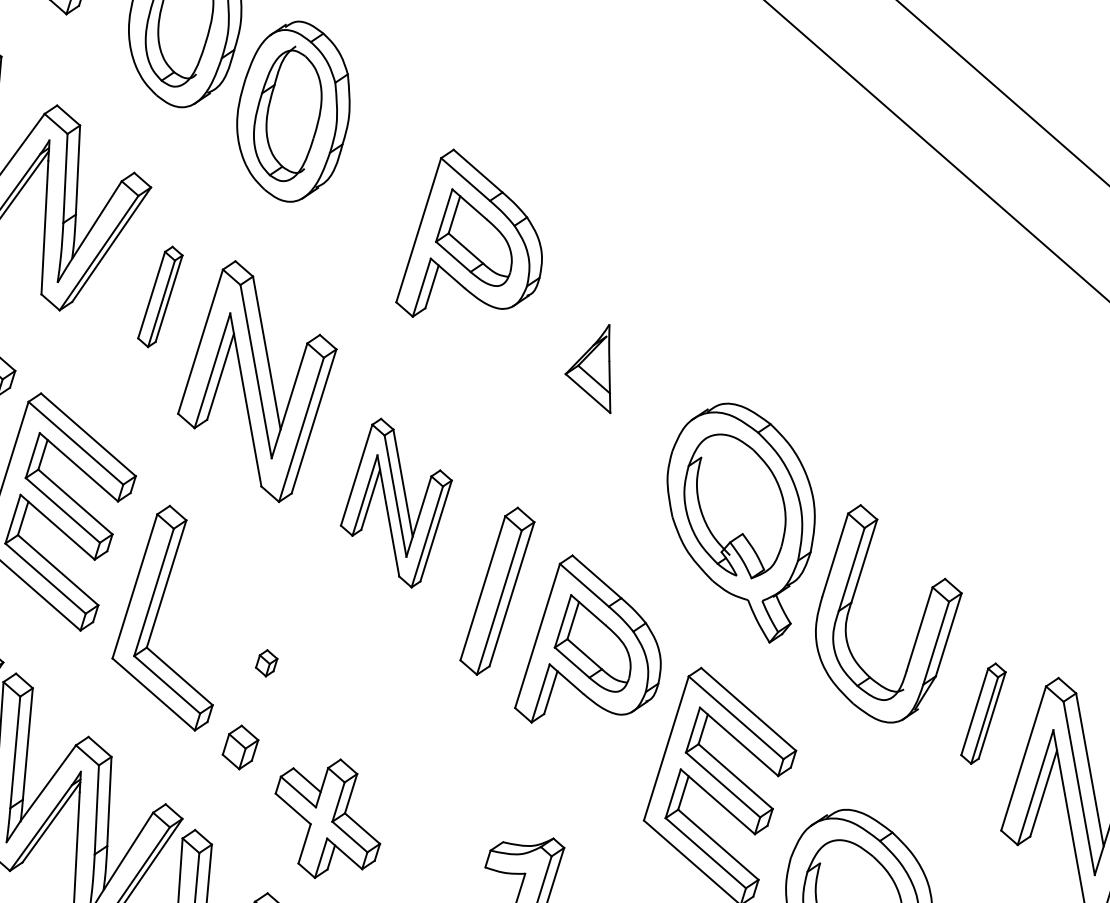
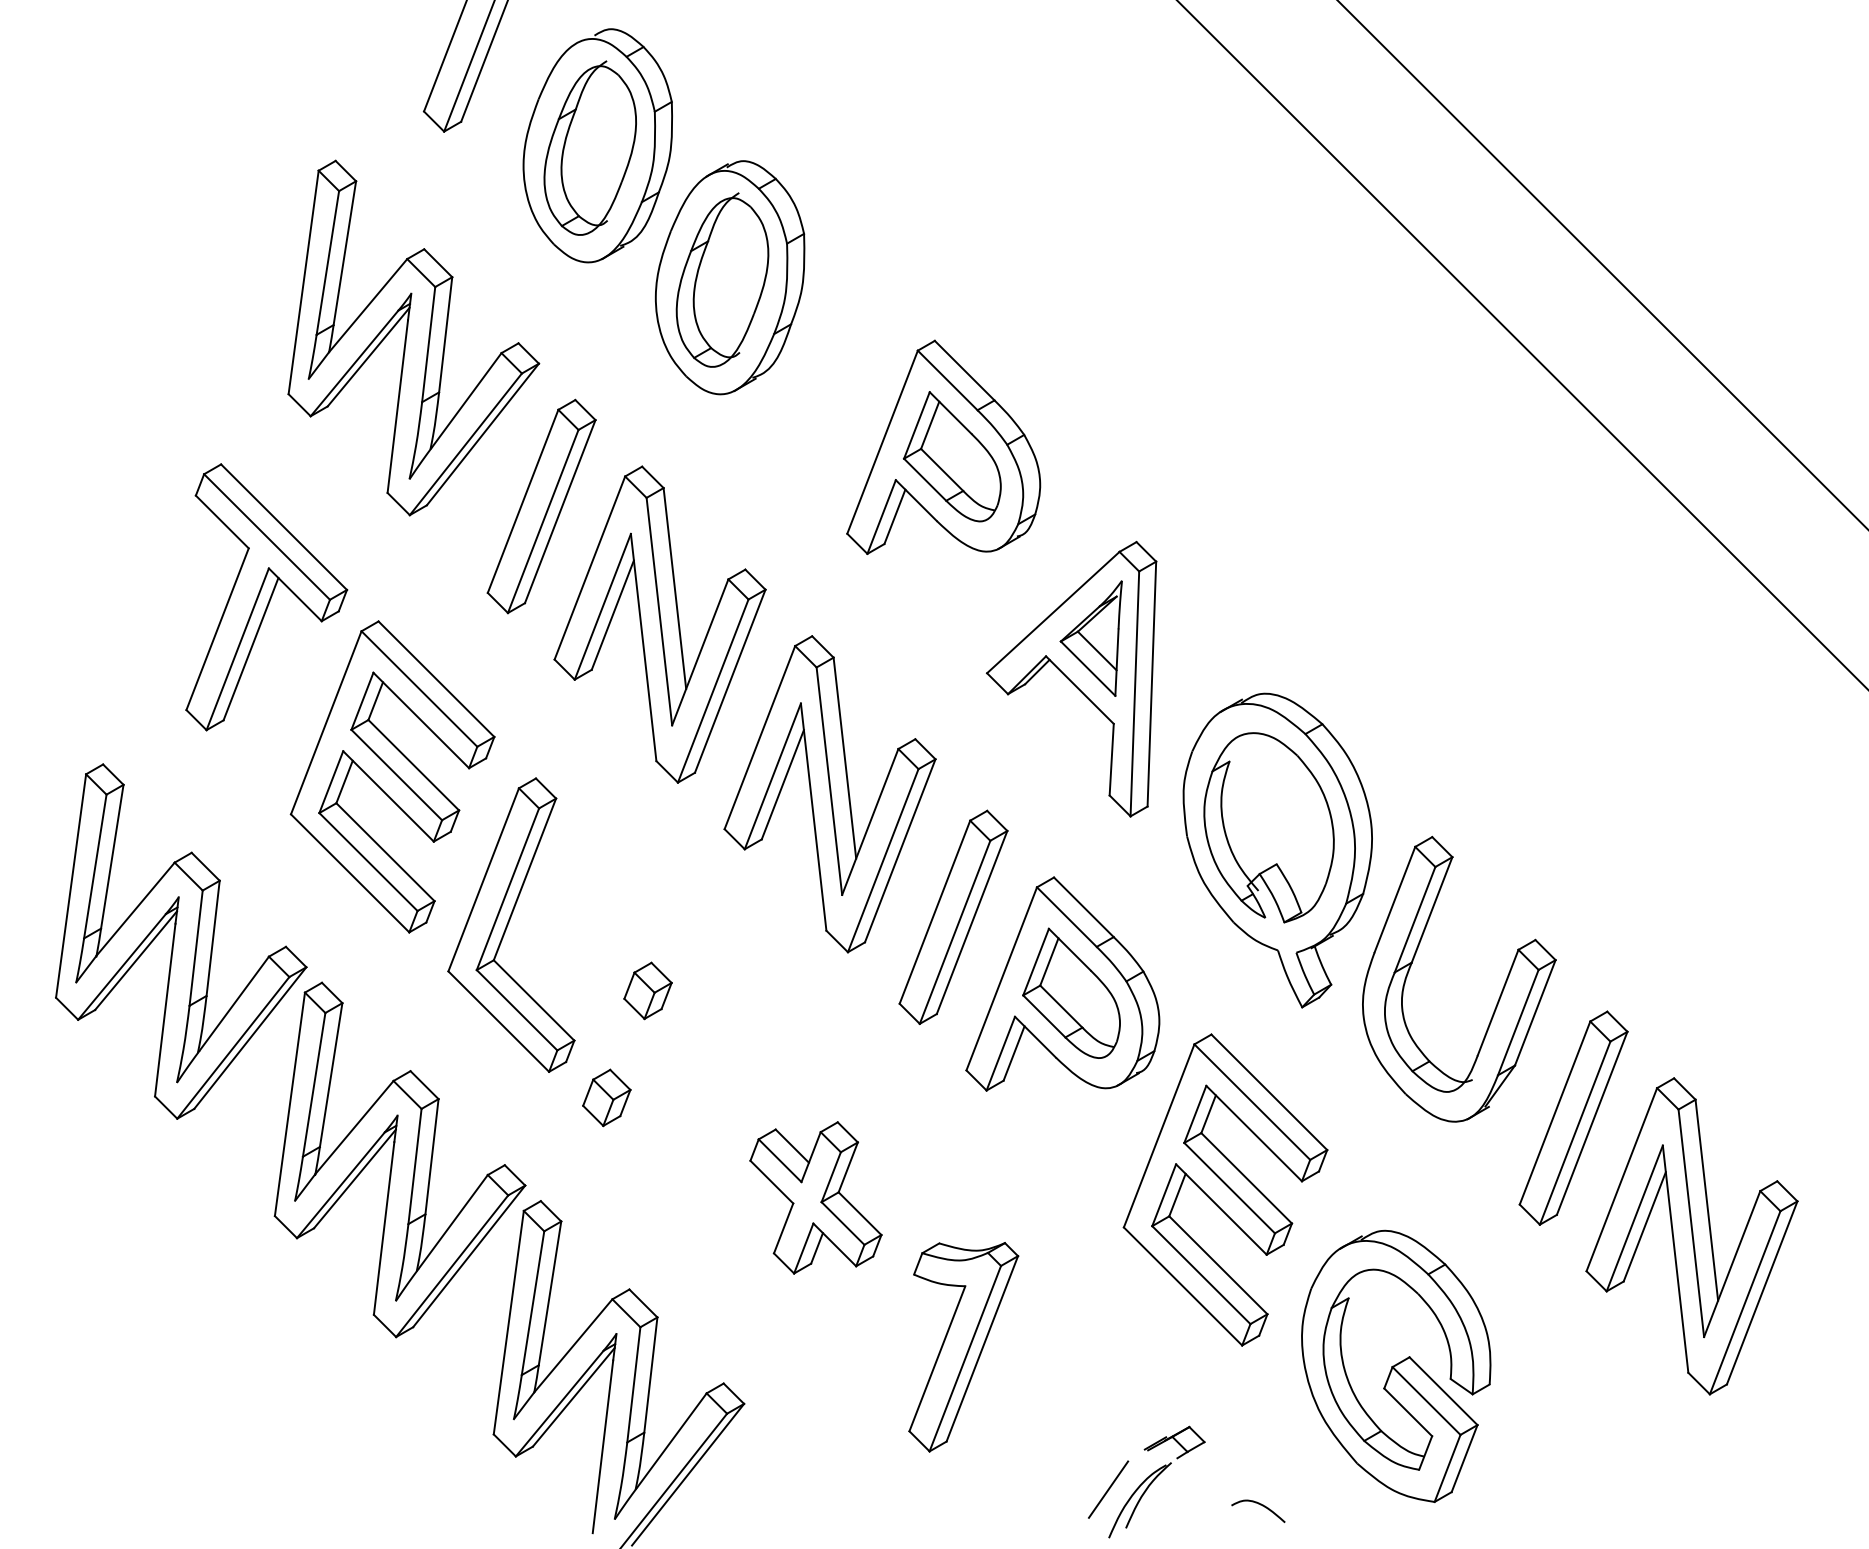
part: (160, 296) -> (541, 506), size x1.67
part: (575, 401) -> (1071, 678), added
part: (395, 503) -> (829, 794), size x1.43
part: (266, 662) -> (647, 990), size x1.67
part: (983, 713) -> (1573, 1117), size x1.67
part: (327, 818) -> (815, 1197), moved

